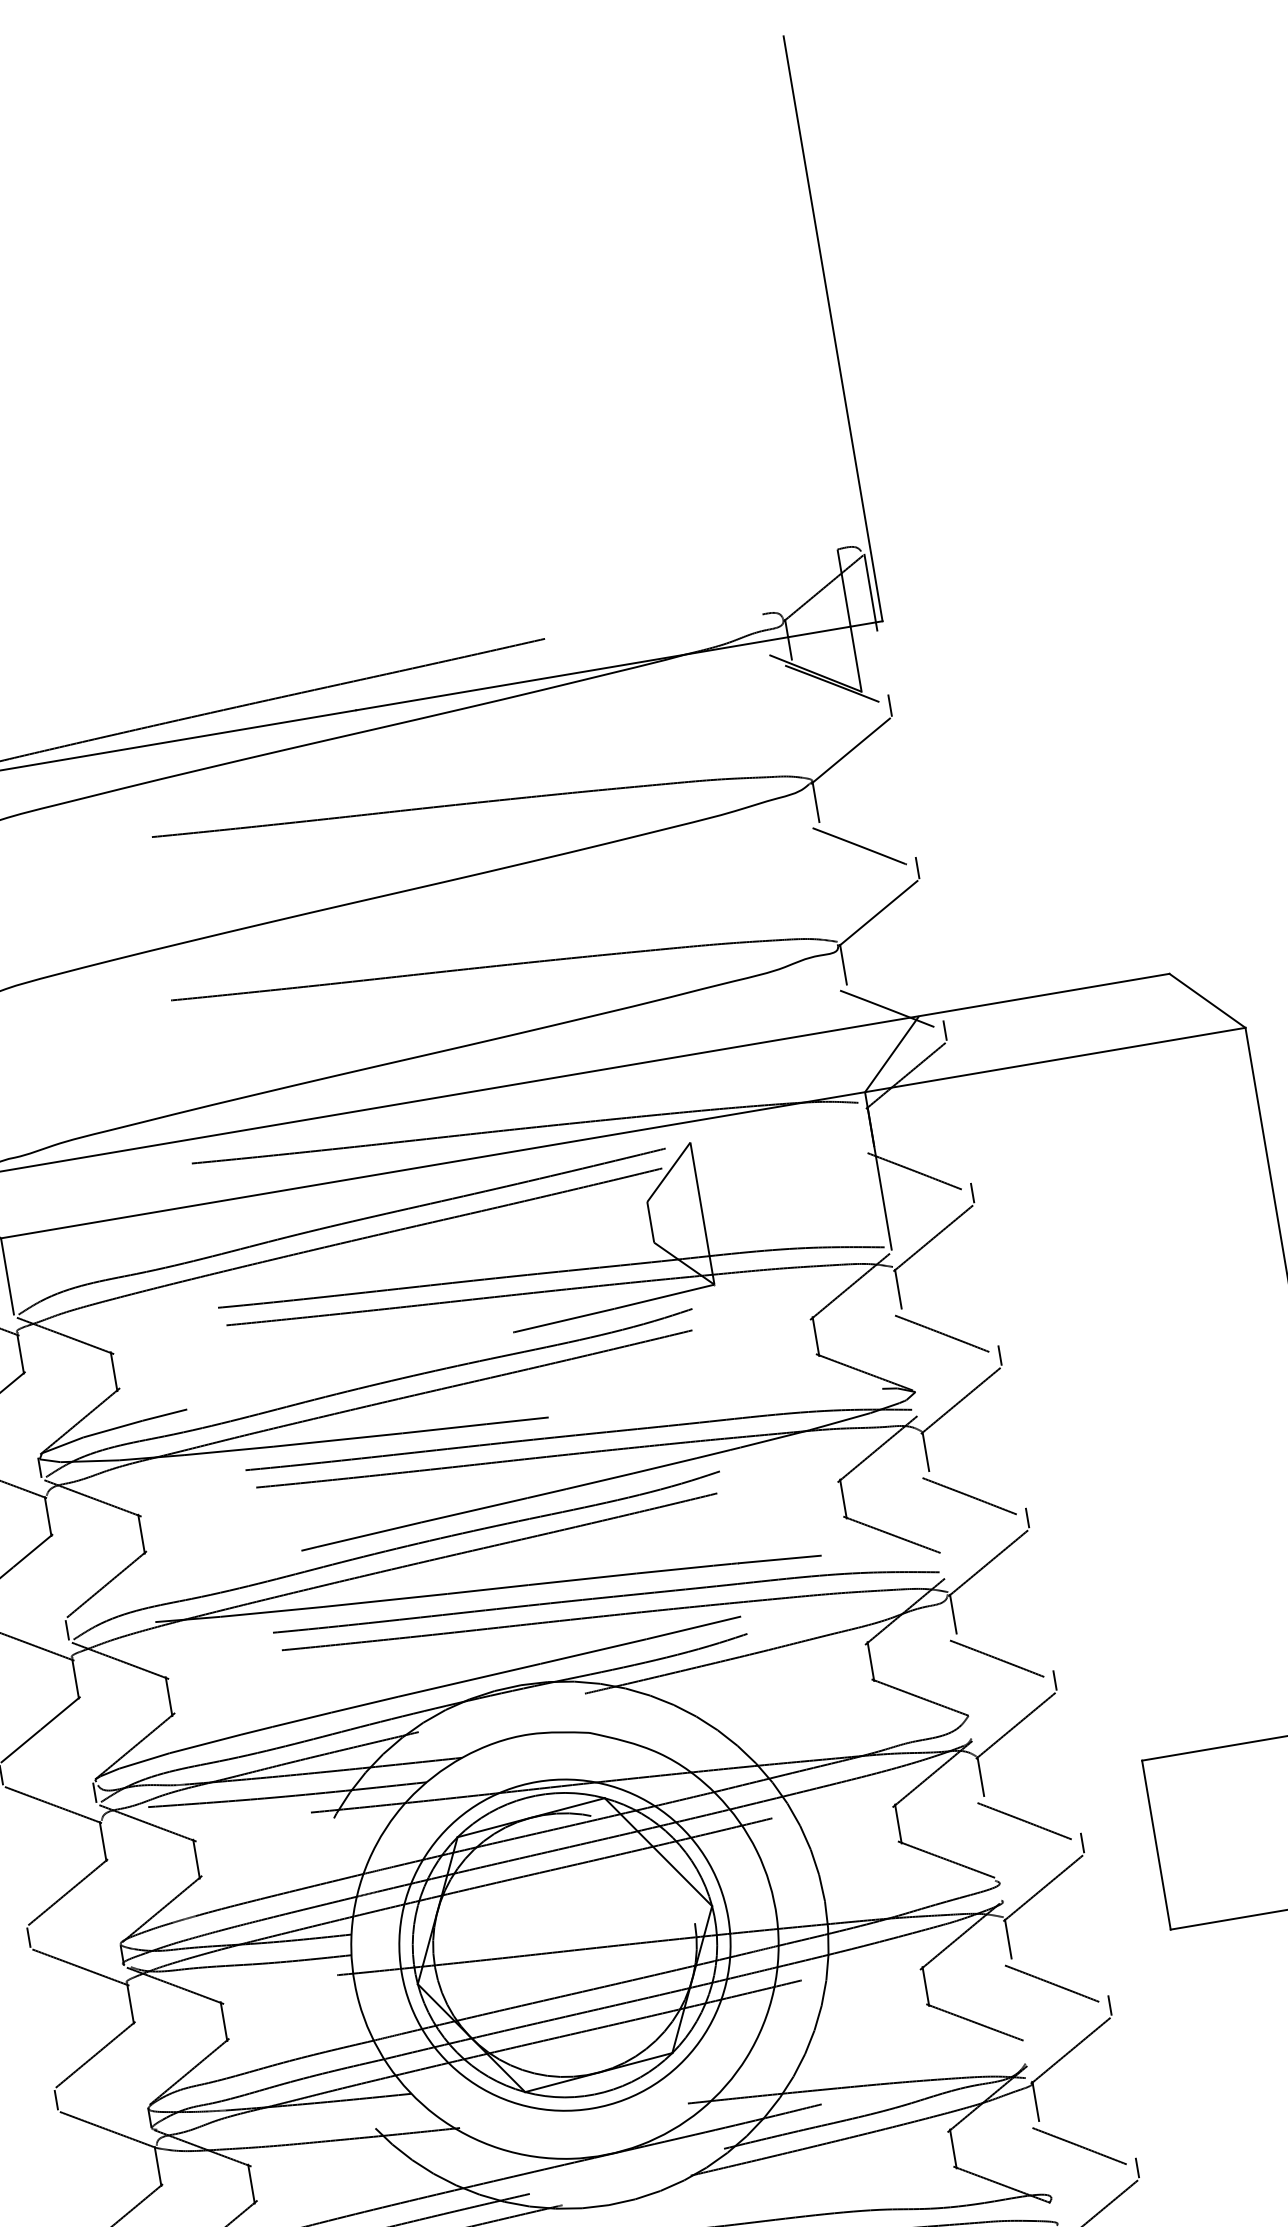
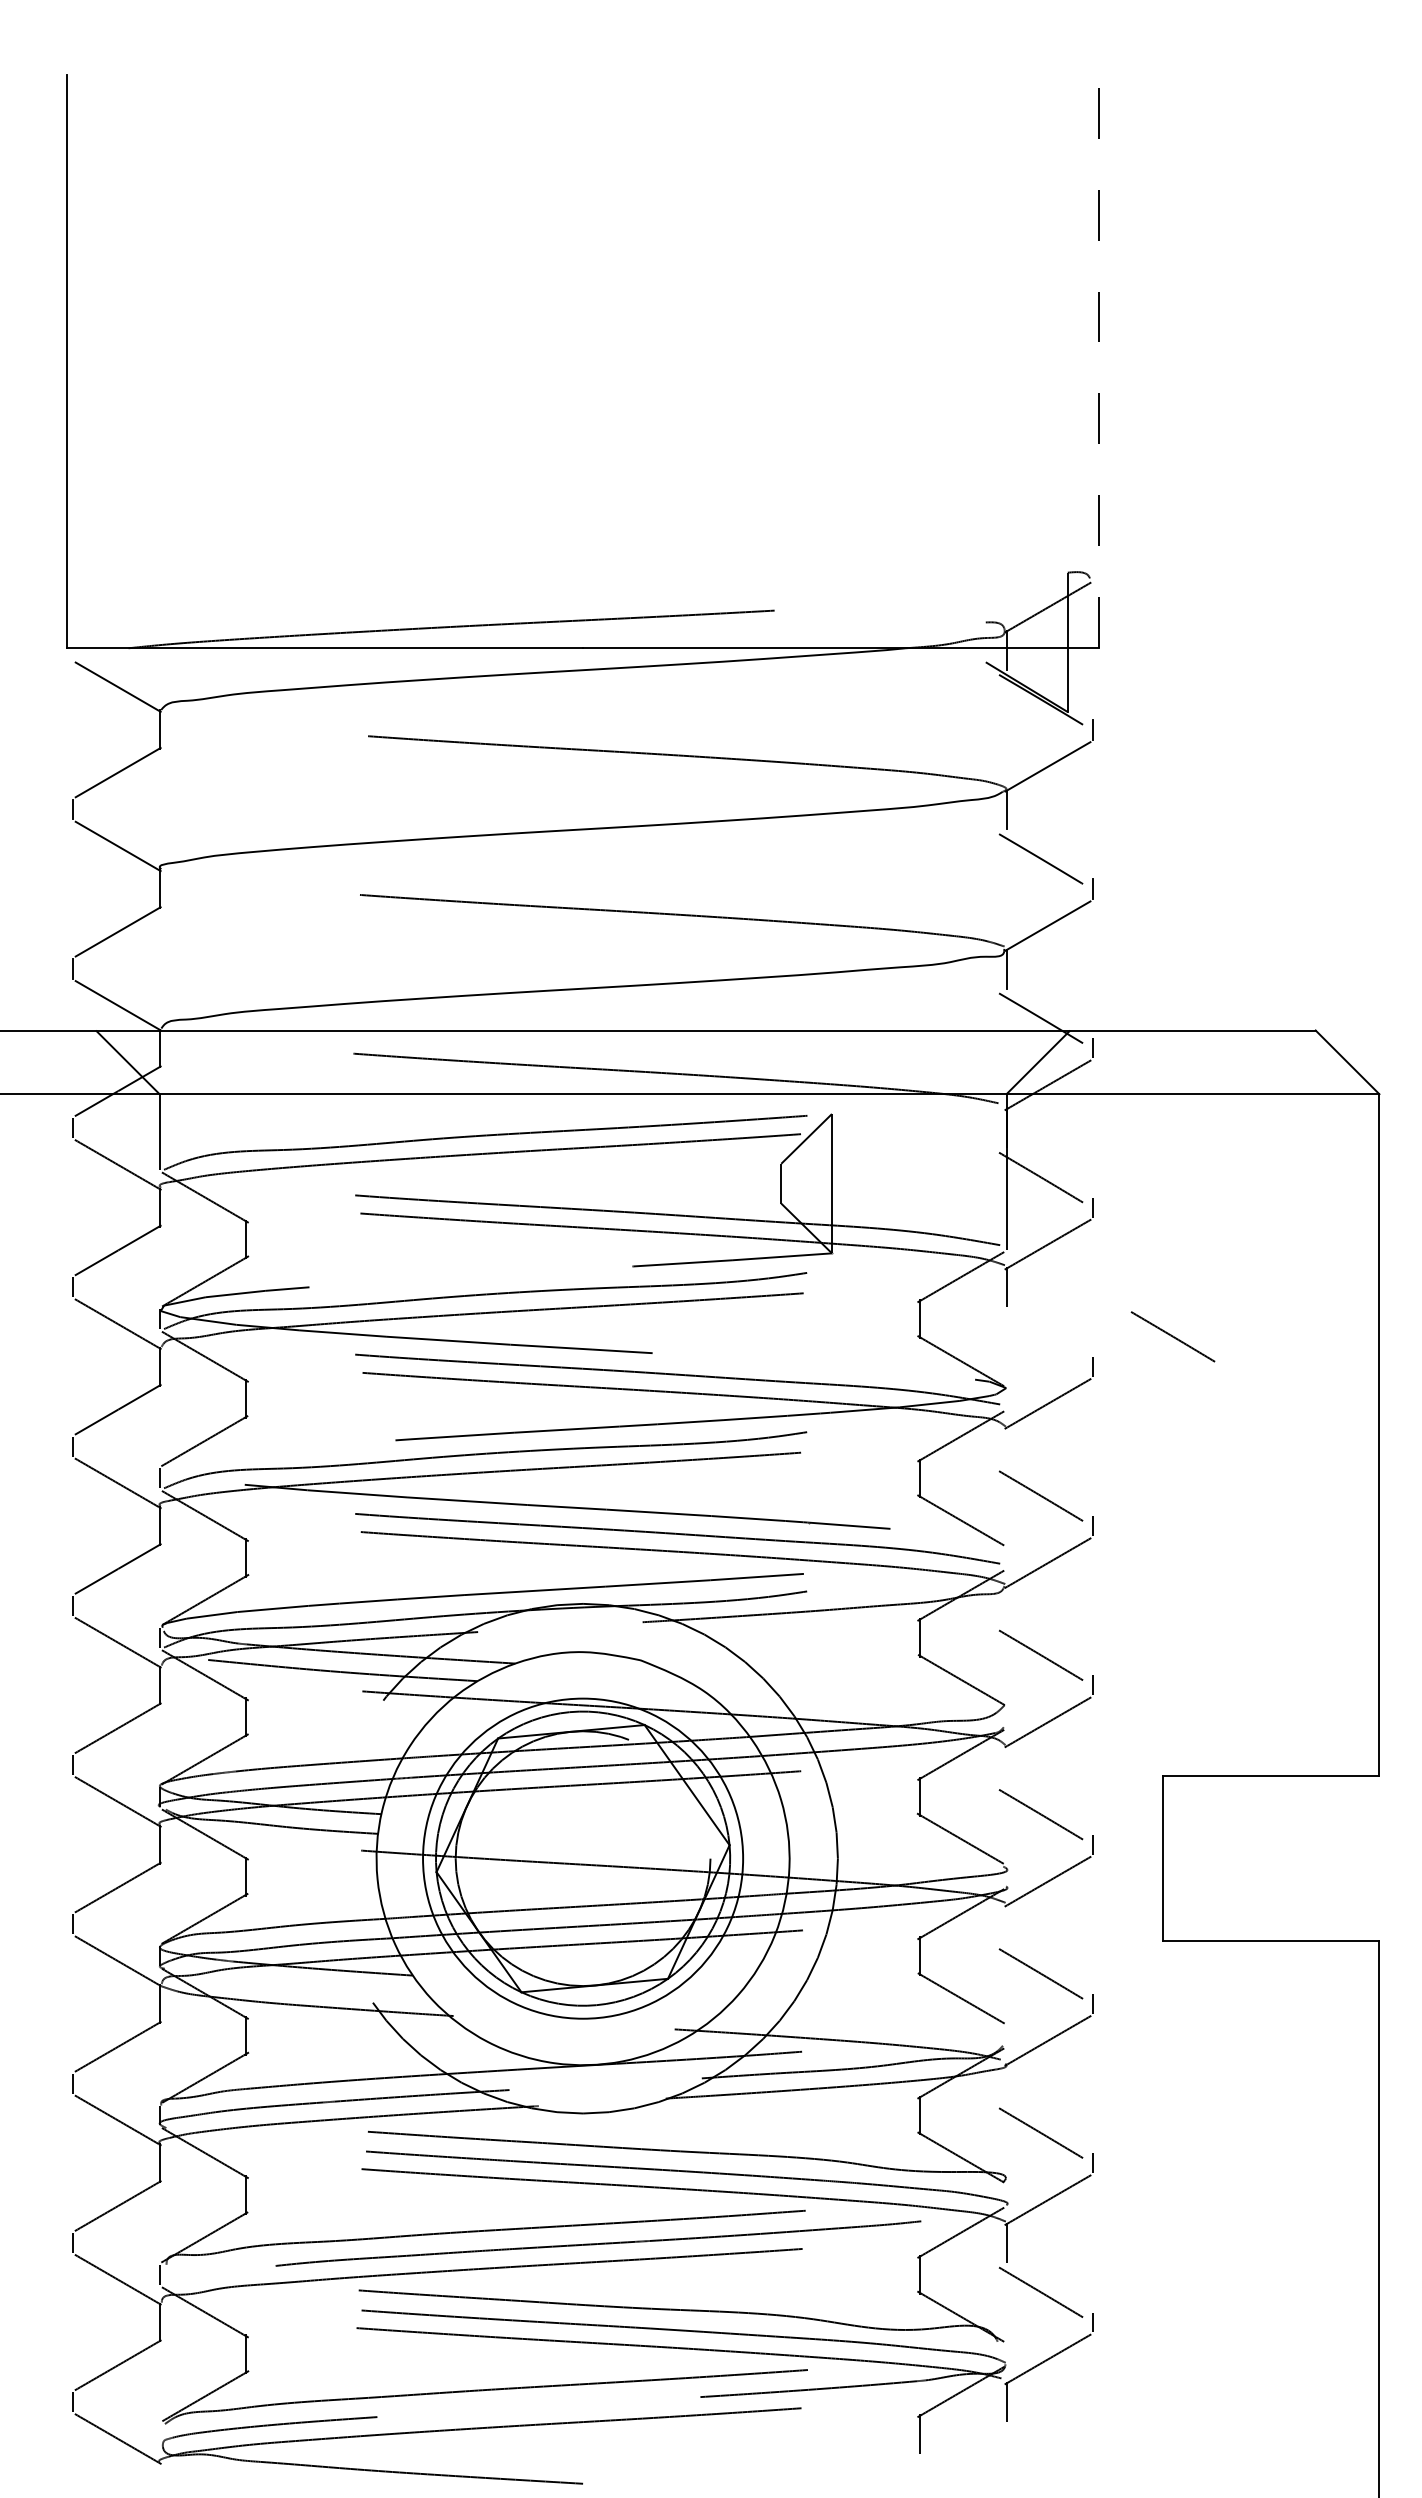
line: (833, 328) -> (1099, 361), solid -> dashed
line: (870, 593) -> (1092, 619), removed
line: (941, 1333) -> (1172, 1336), moved
line: (925, 1451) -> (1006, 1446), removed
line: (953, 1613) -> (1006, 1605), removed
line: (980, 1777) -> (1006, 1765), removed
line: (1008, 1939) -> (1006, 1924), removed
line: (1035, 2101) -> (1006, 2083), removed

